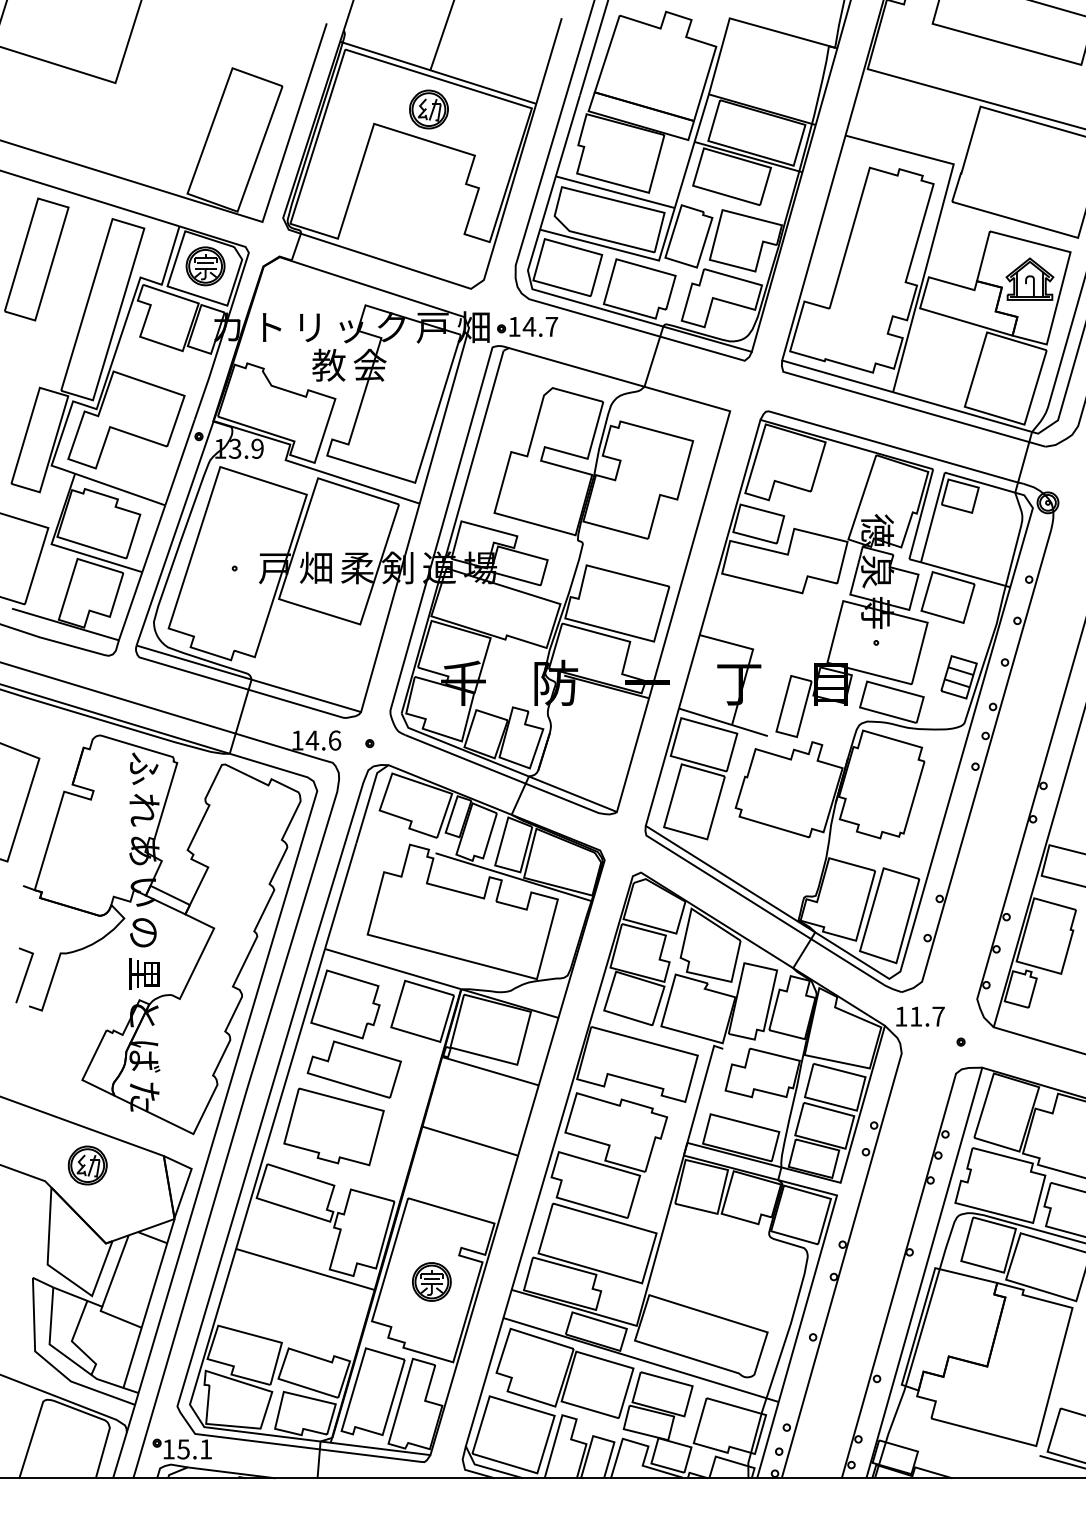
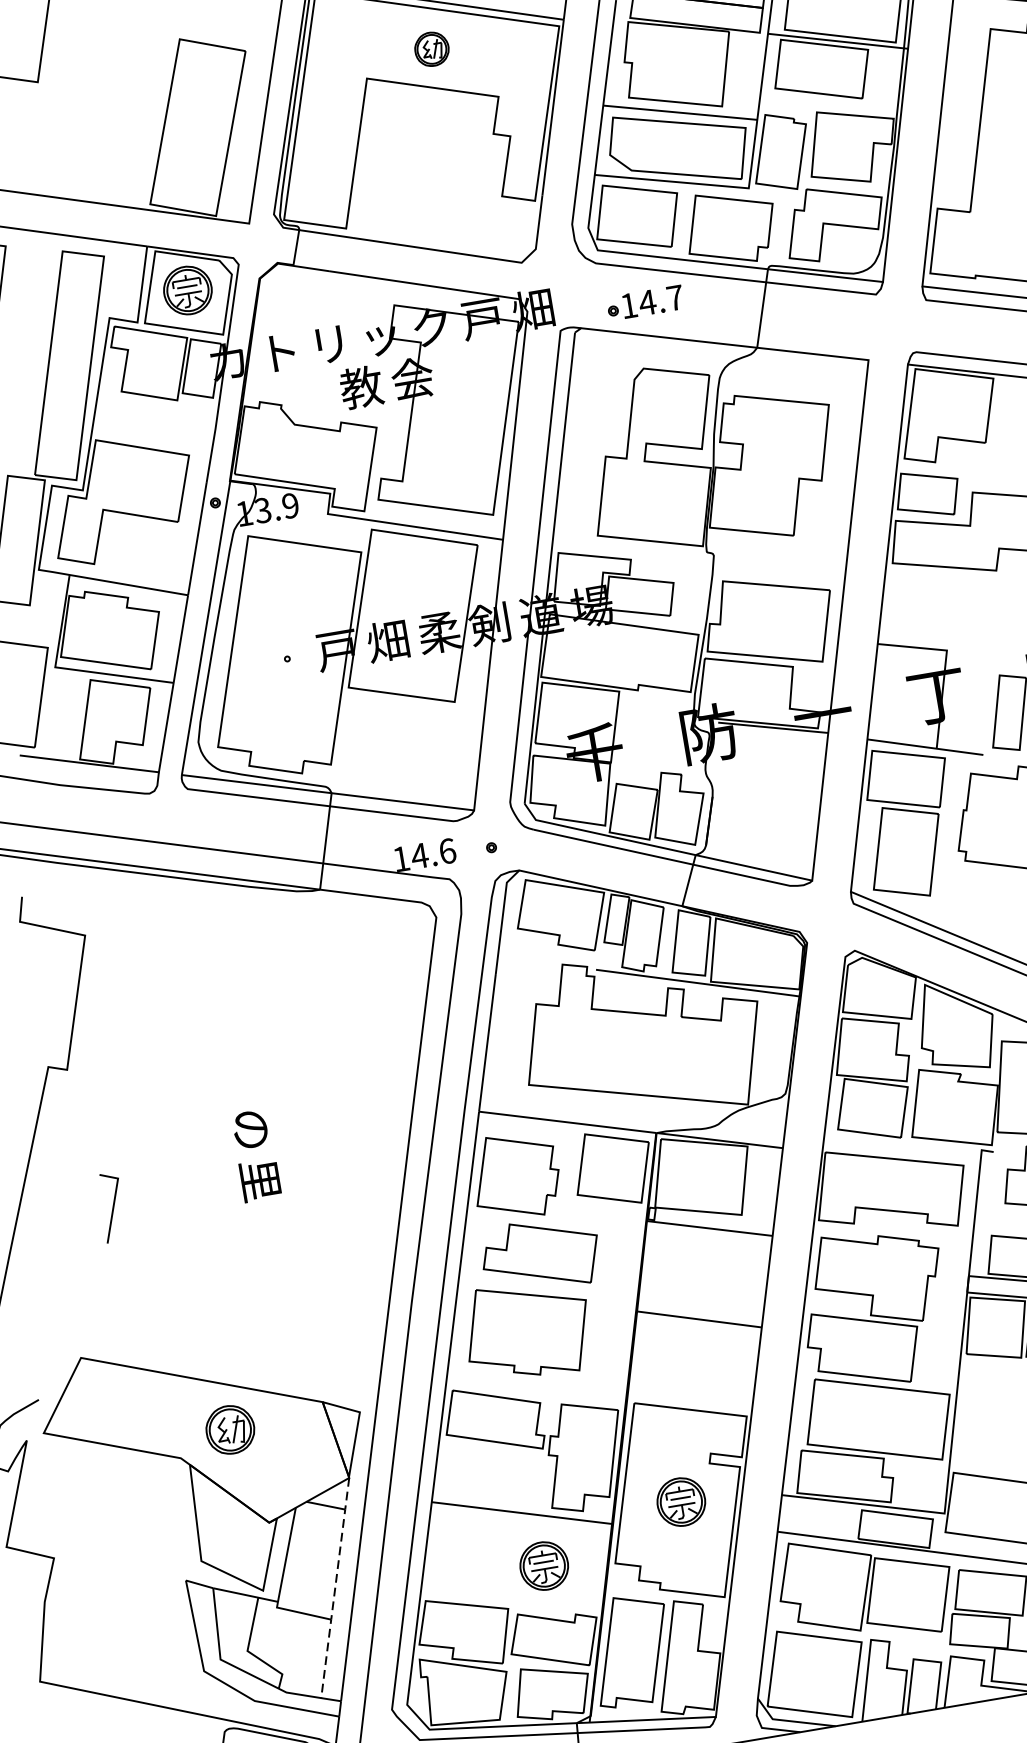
part: (428, 109) -> (431, 49), size x0.7
part: (527, 326) -> (645, 302), moved
part: (174, 910) -> (284, 1095), removed
line: (149, 1303) -> (335, 1587), solid -> dashed
part: (315, 1313) -> (543, 1565), added

